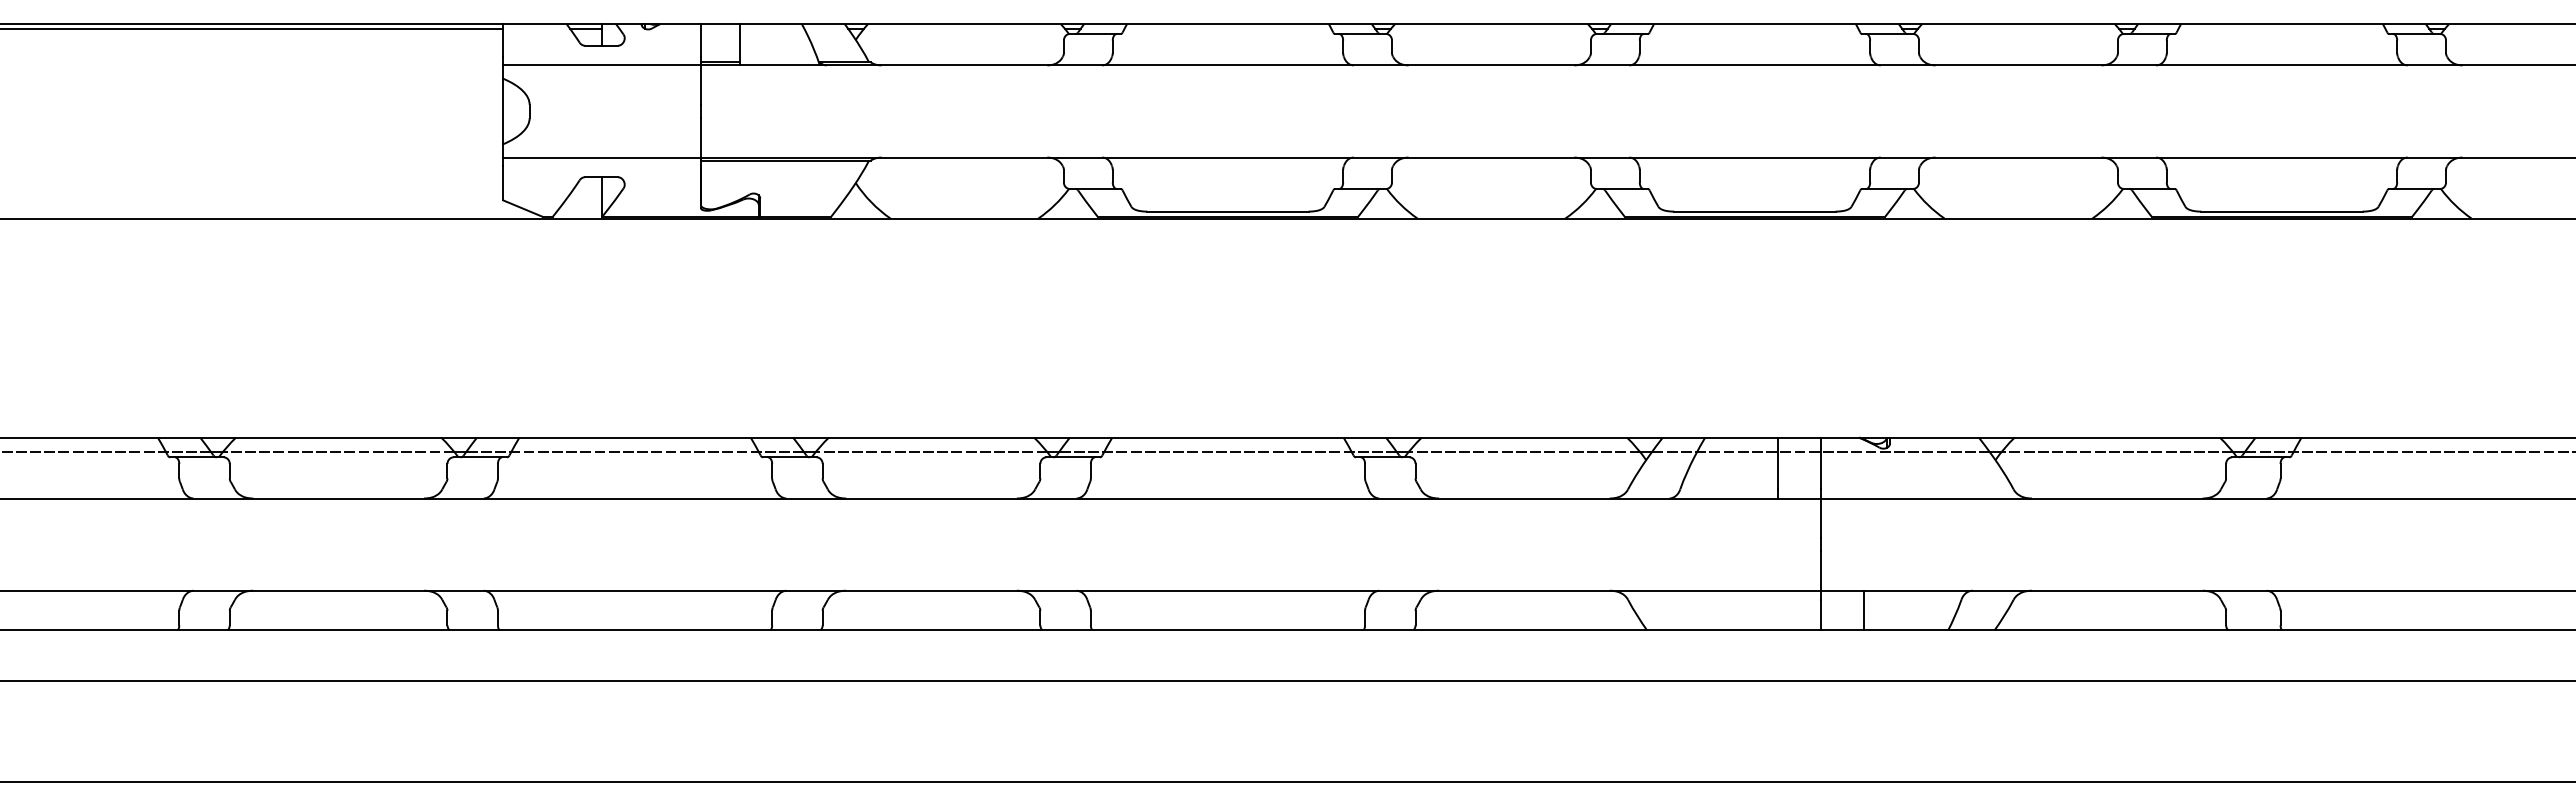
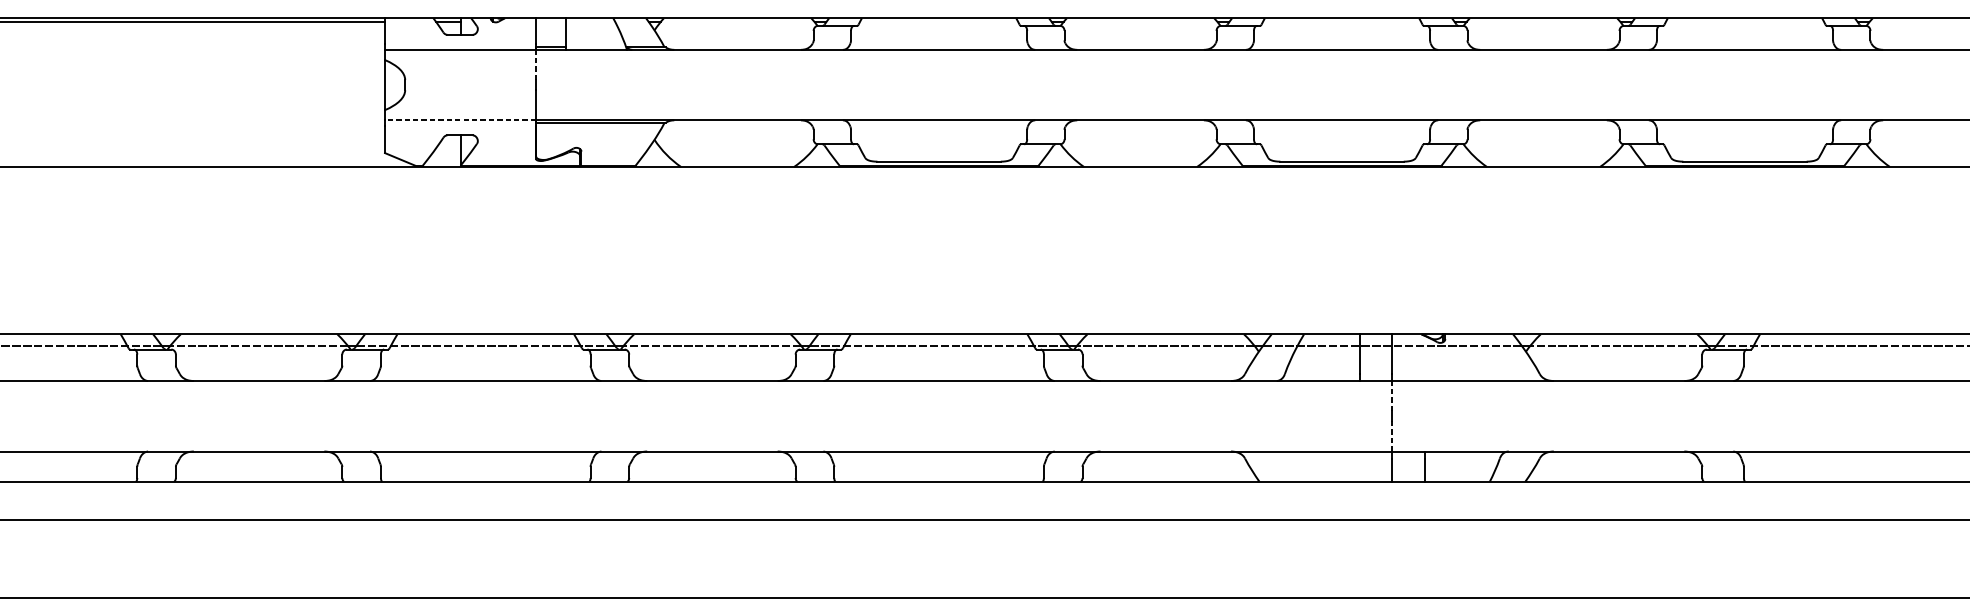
line: (700, 85) -> (535, 65), solid -> dashed
line: (602, 157) -> (460, 120), solid -> dashed
line: (1820, 518) -> (1392, 396), solid -> dashed
line: (1820, 570) -> (1392, 436), solid -> dashed

